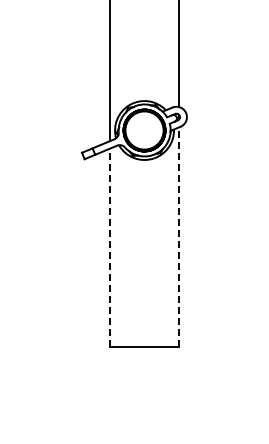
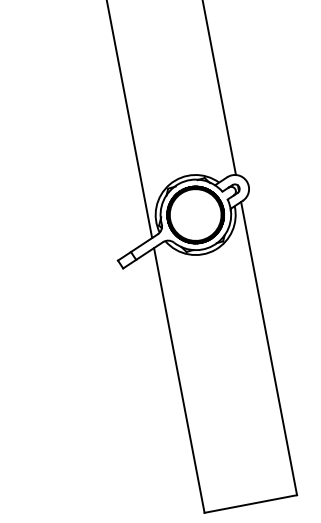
line: (179, 237) -> (269, 348), dashed -> solid
line: (109, 247) -> (178, 379), dashed -> solid

